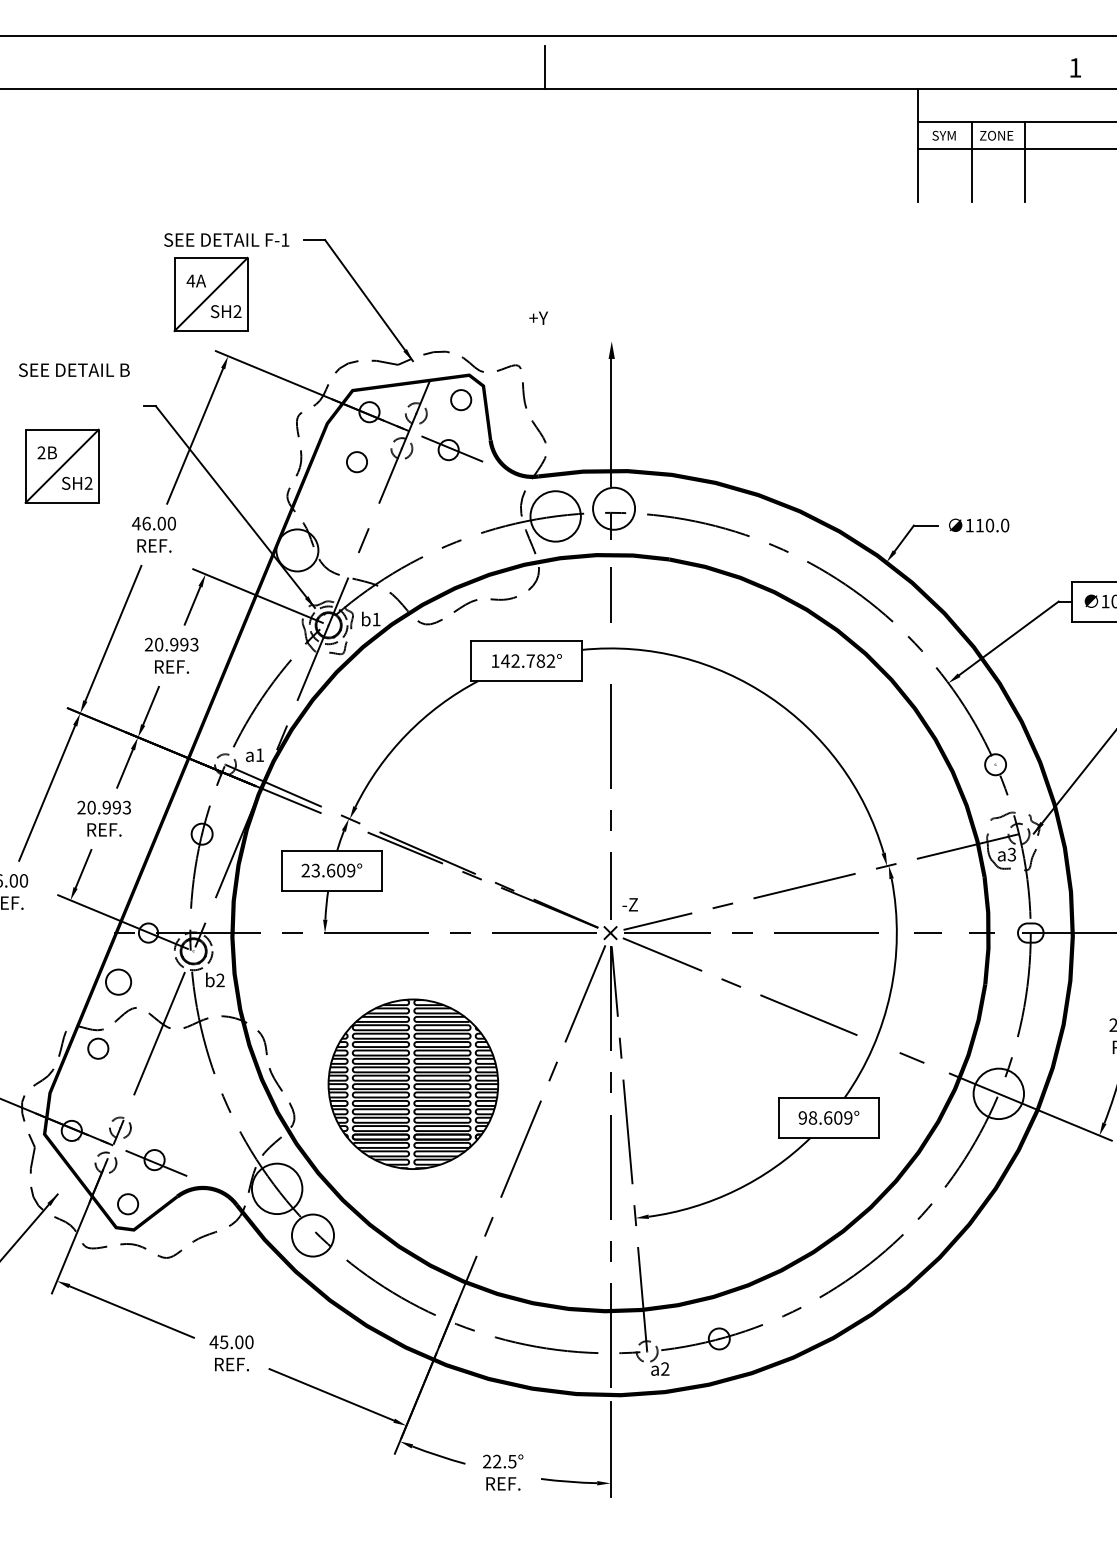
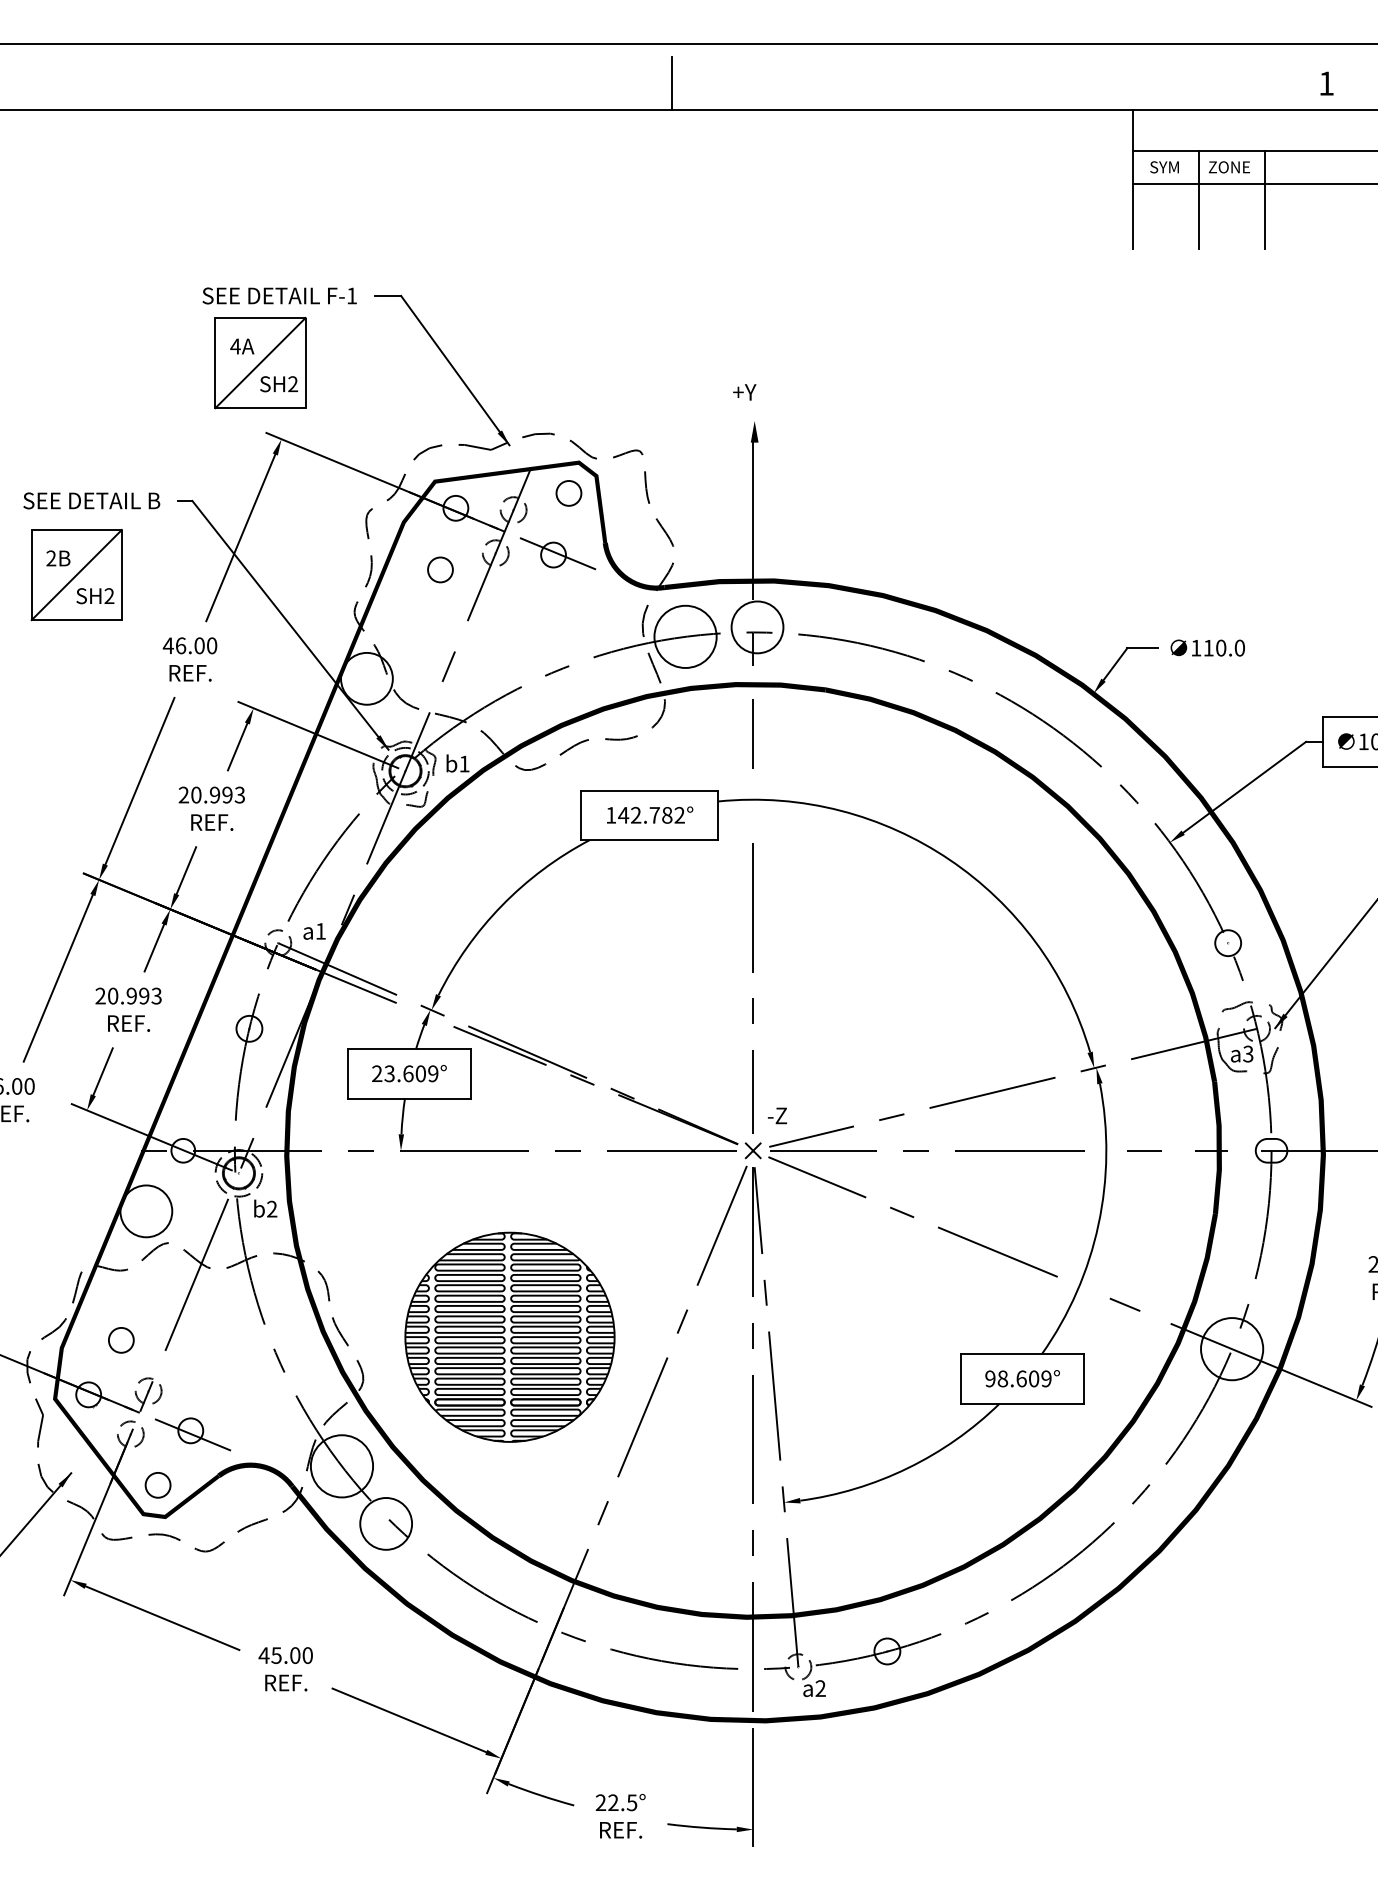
text: (538, 317) -> (744, 391), moved
text: (74, 370) -> (91, 501), moved
circle: (118, 982) -> (146, 1211), size x1.67
circle: (98, 1048) -> (121, 1340), moved

